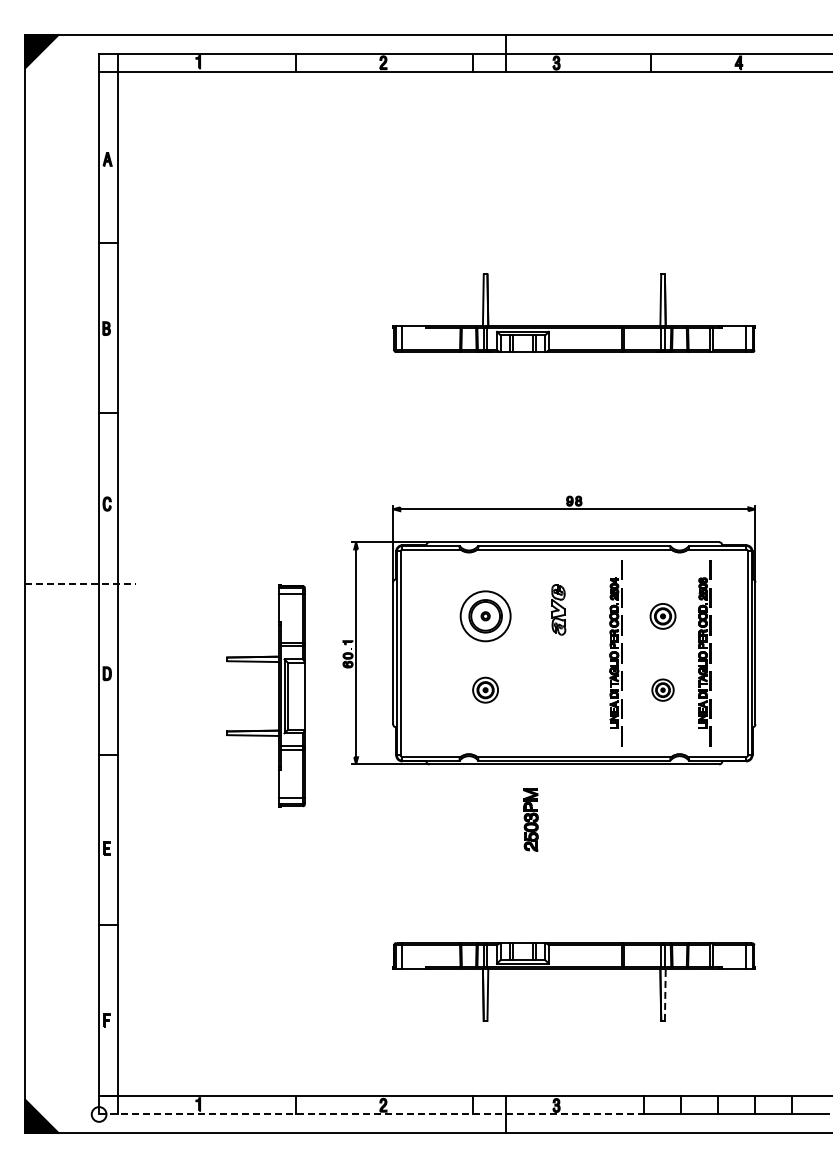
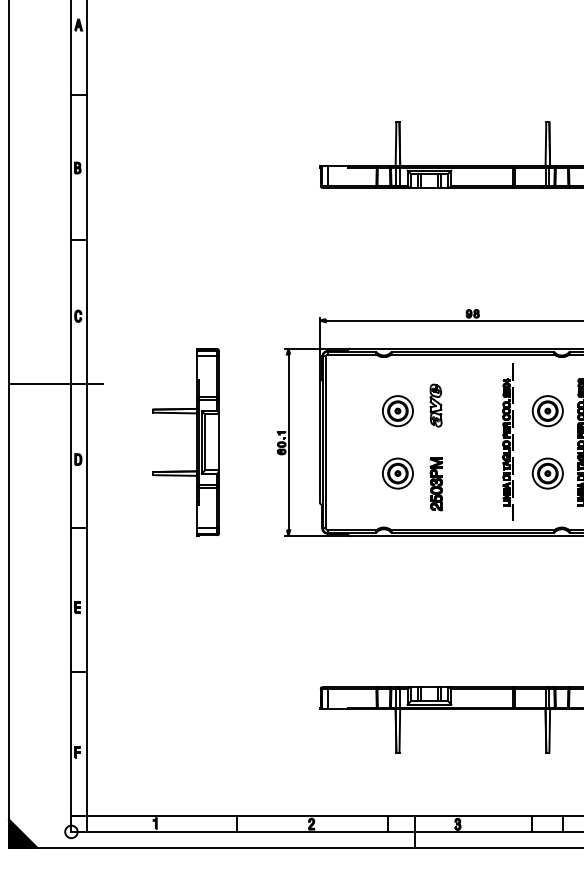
line: (81, 584) -> (56, 384), dashed -> solid
part: (558, 609) -> (435, 405), moved
part: (485, 616) -> (397, 411), size x0.71
part: (662, 616) -> (547, 411), size x1.43
part: (485, 689) -> (397, 472), size x1.43
part: (662, 689) -> (547, 472), size x1.67
part: (278, 695) -> (196, 441), moved
part: (530, 819) -> (435, 483), moved
line: (665, 995) -> (549, 731), dashed -> solid
line: (371, 1114) -> (301, 831), dashed -> solid

